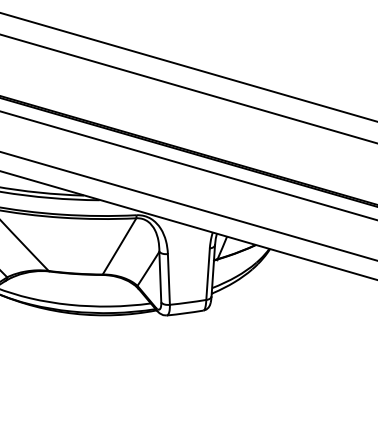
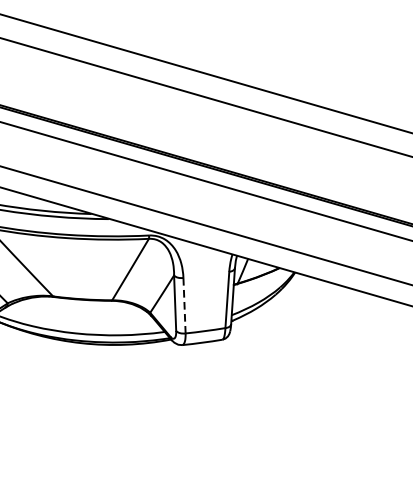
line: (168, 279) -> (184, 305), solid -> dashed

